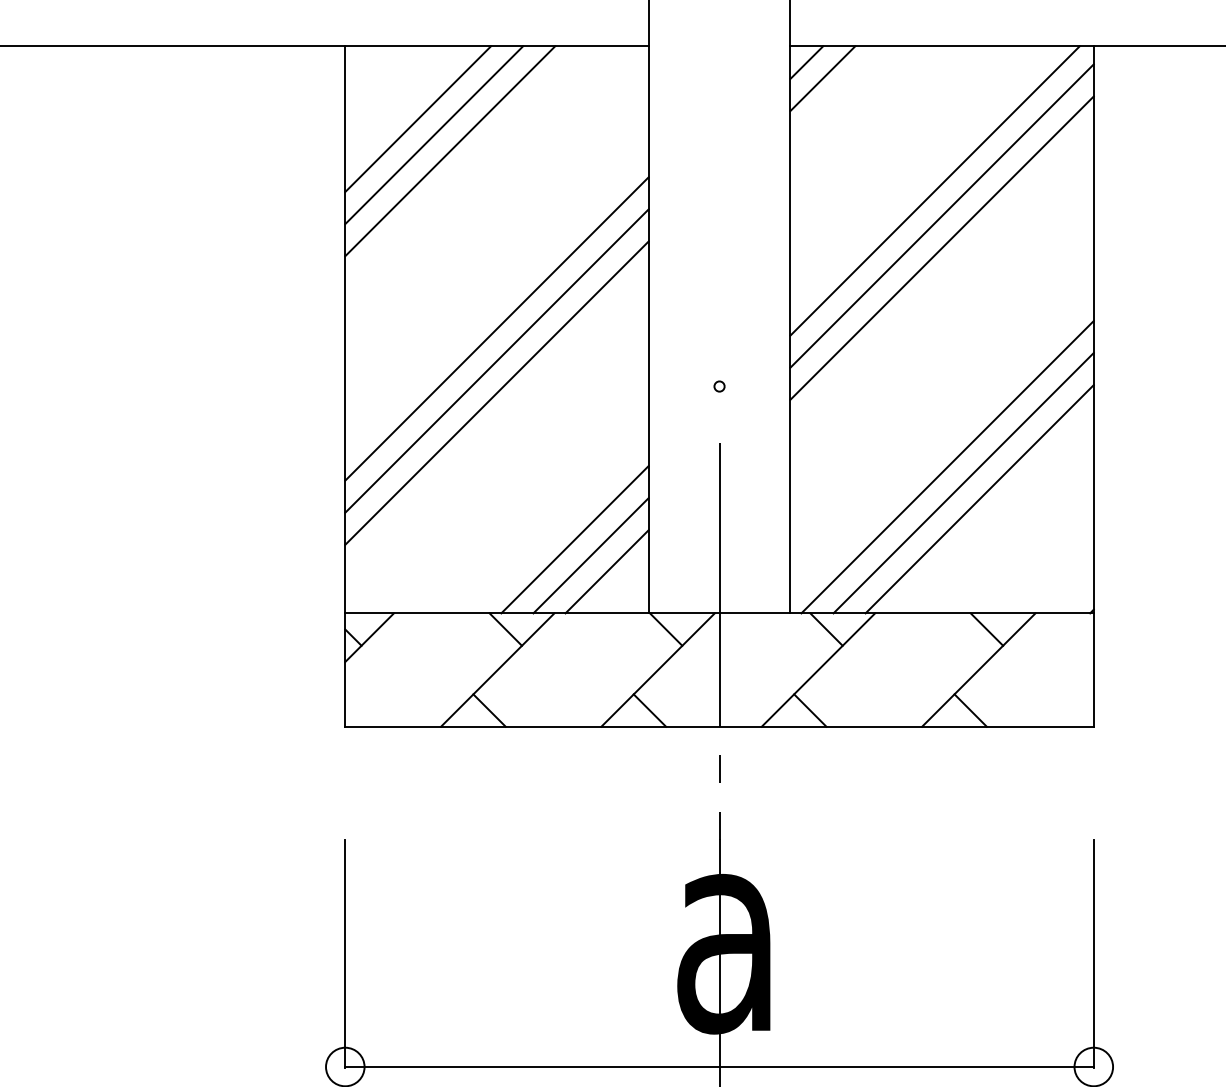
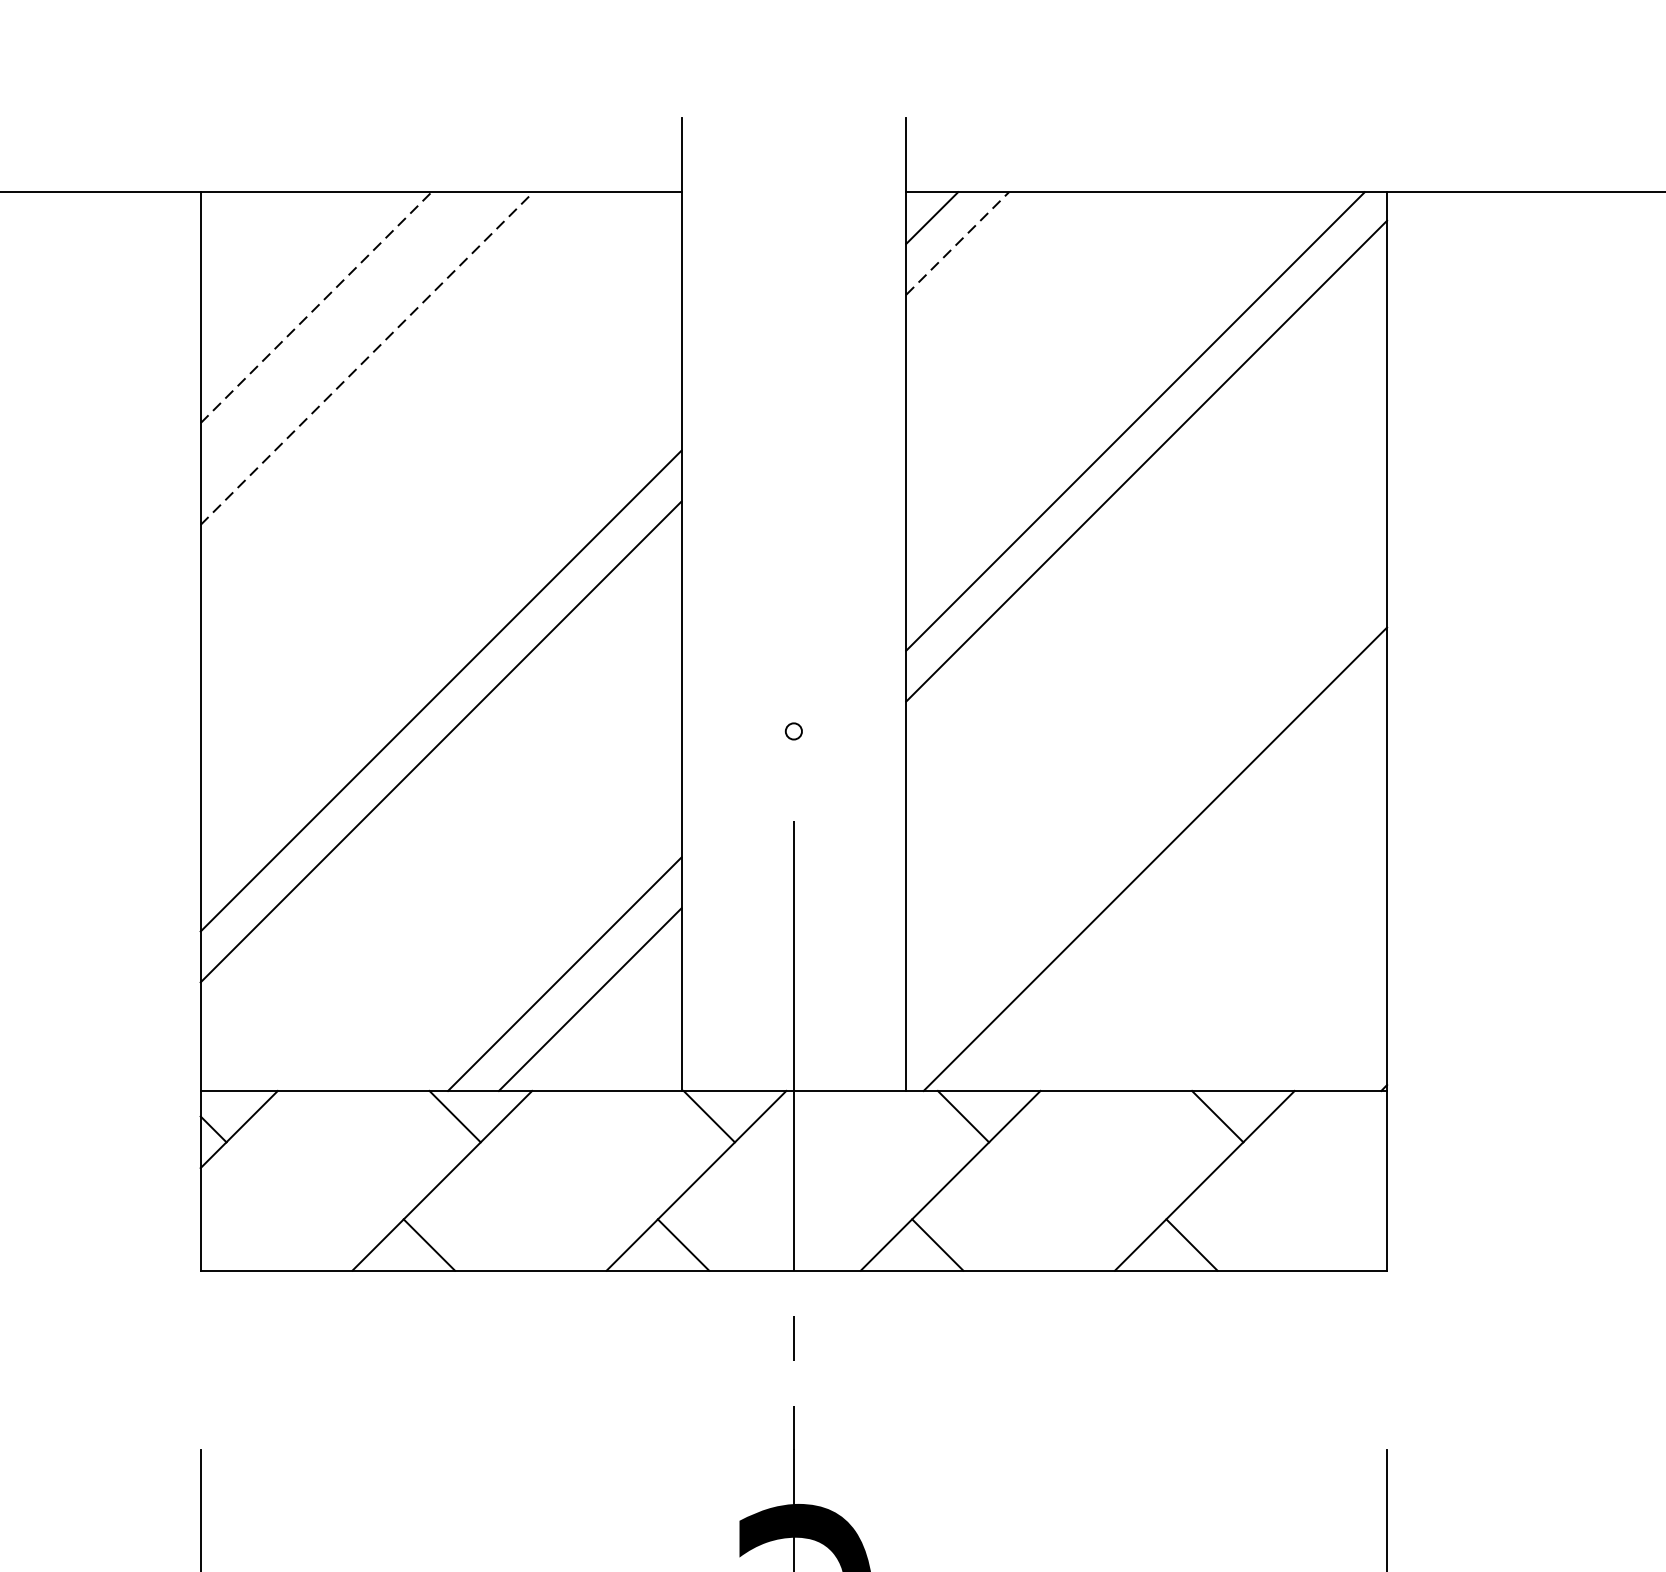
line: (822, 78) -> (957, 243), solid -> dashed
line: (418, 118) -> (316, 306), solid -> dashed
line: (434, 135) -> (342, 333), removed
line: (450, 150) -> (367, 357), solid -> dashed
line: (941, 247) -> (1145, 511), removed
line: (496, 328) -> (440, 639), removed
line: (963, 482) -> (1180, 883), removed
line: (979, 499) -> (1205, 910), removed
line: (606, 571) -> (614, 1024), removed

